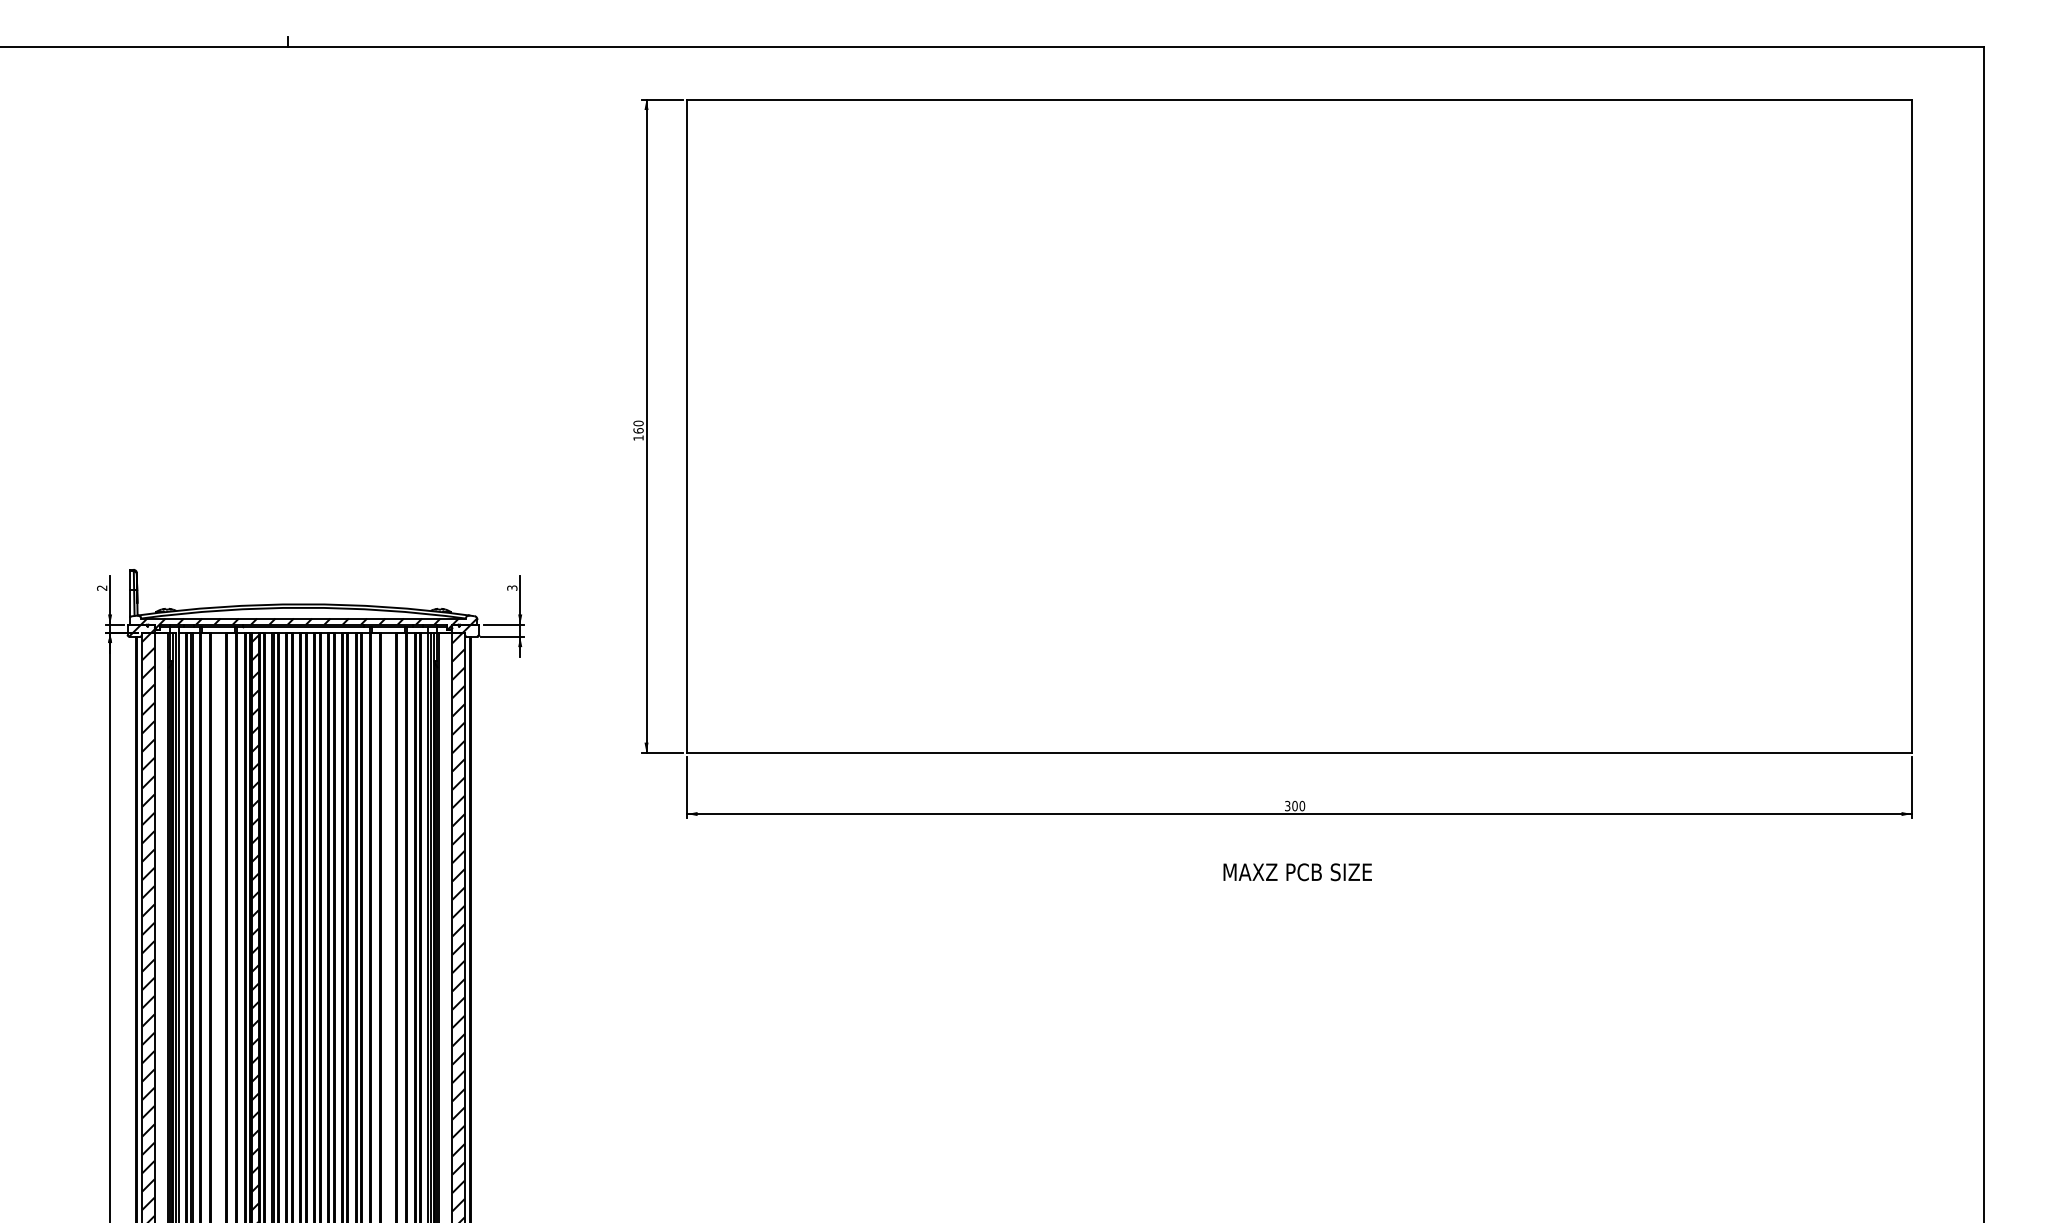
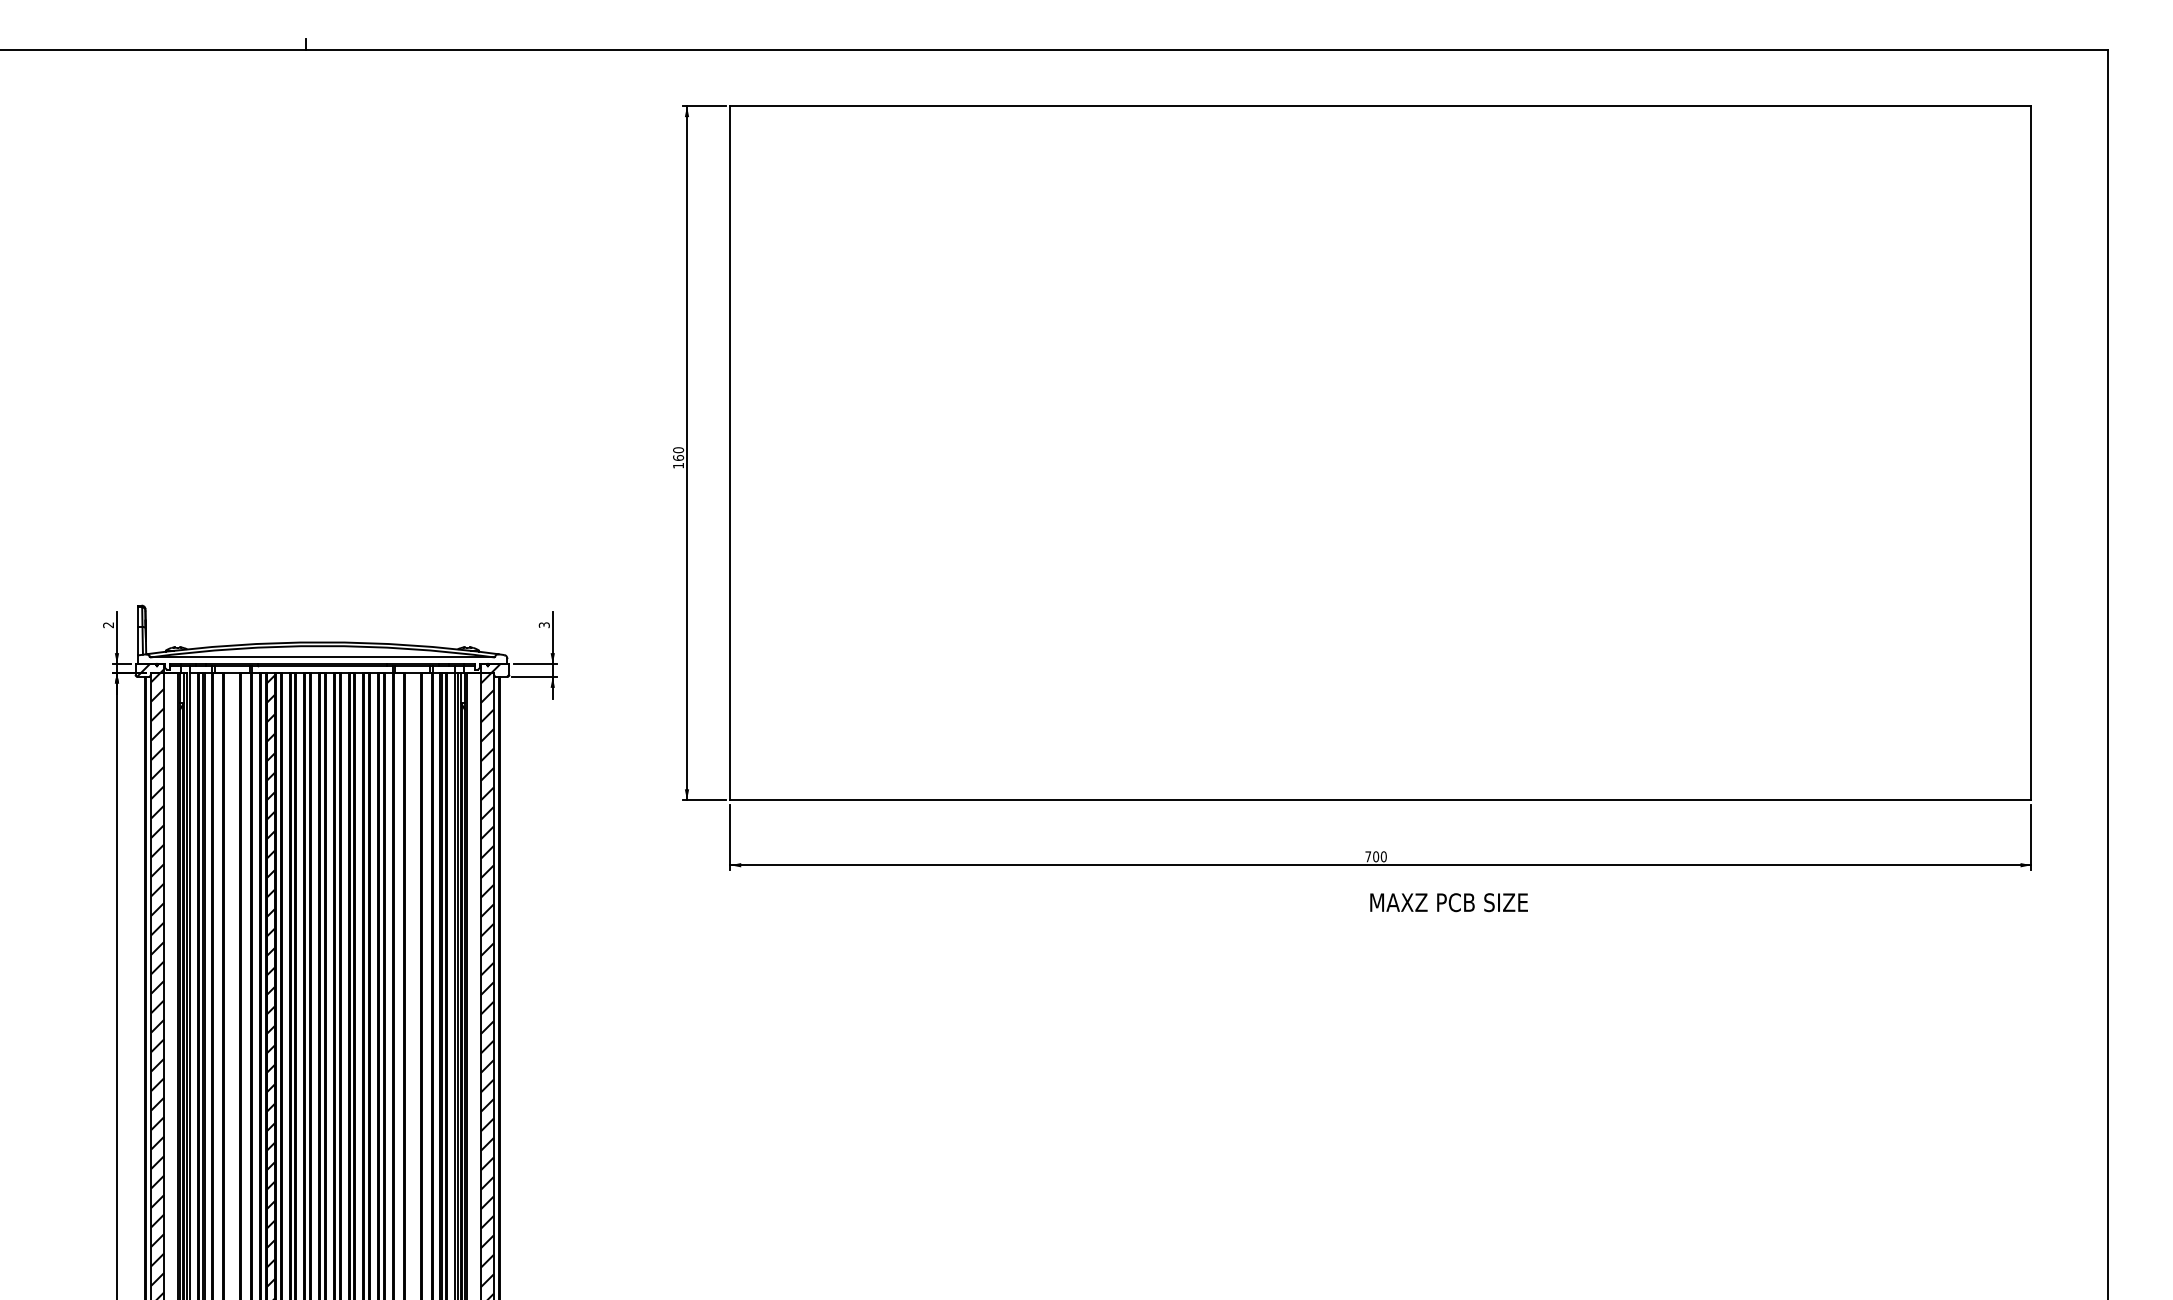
hatch: (303, 622) -> (322, 661), removed
text: (1287, 805) -> (1368, 856), 300 -> 700
text: (1297, 872) -> (1448, 902), moved

